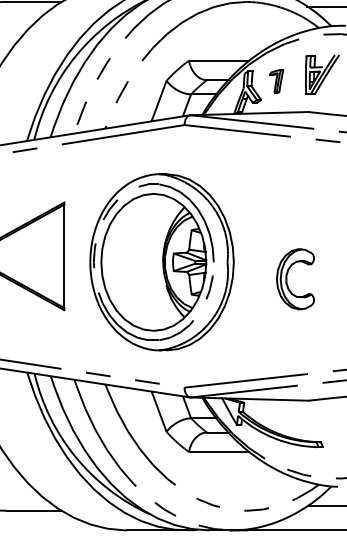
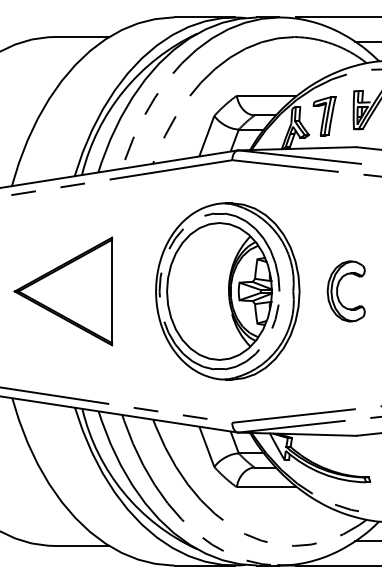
part: (276, 81) -> (324, 116), size x1.67
part: (161, 262) -> (227, 291), moved
part: (287, 282) -> (338, 294), moved

